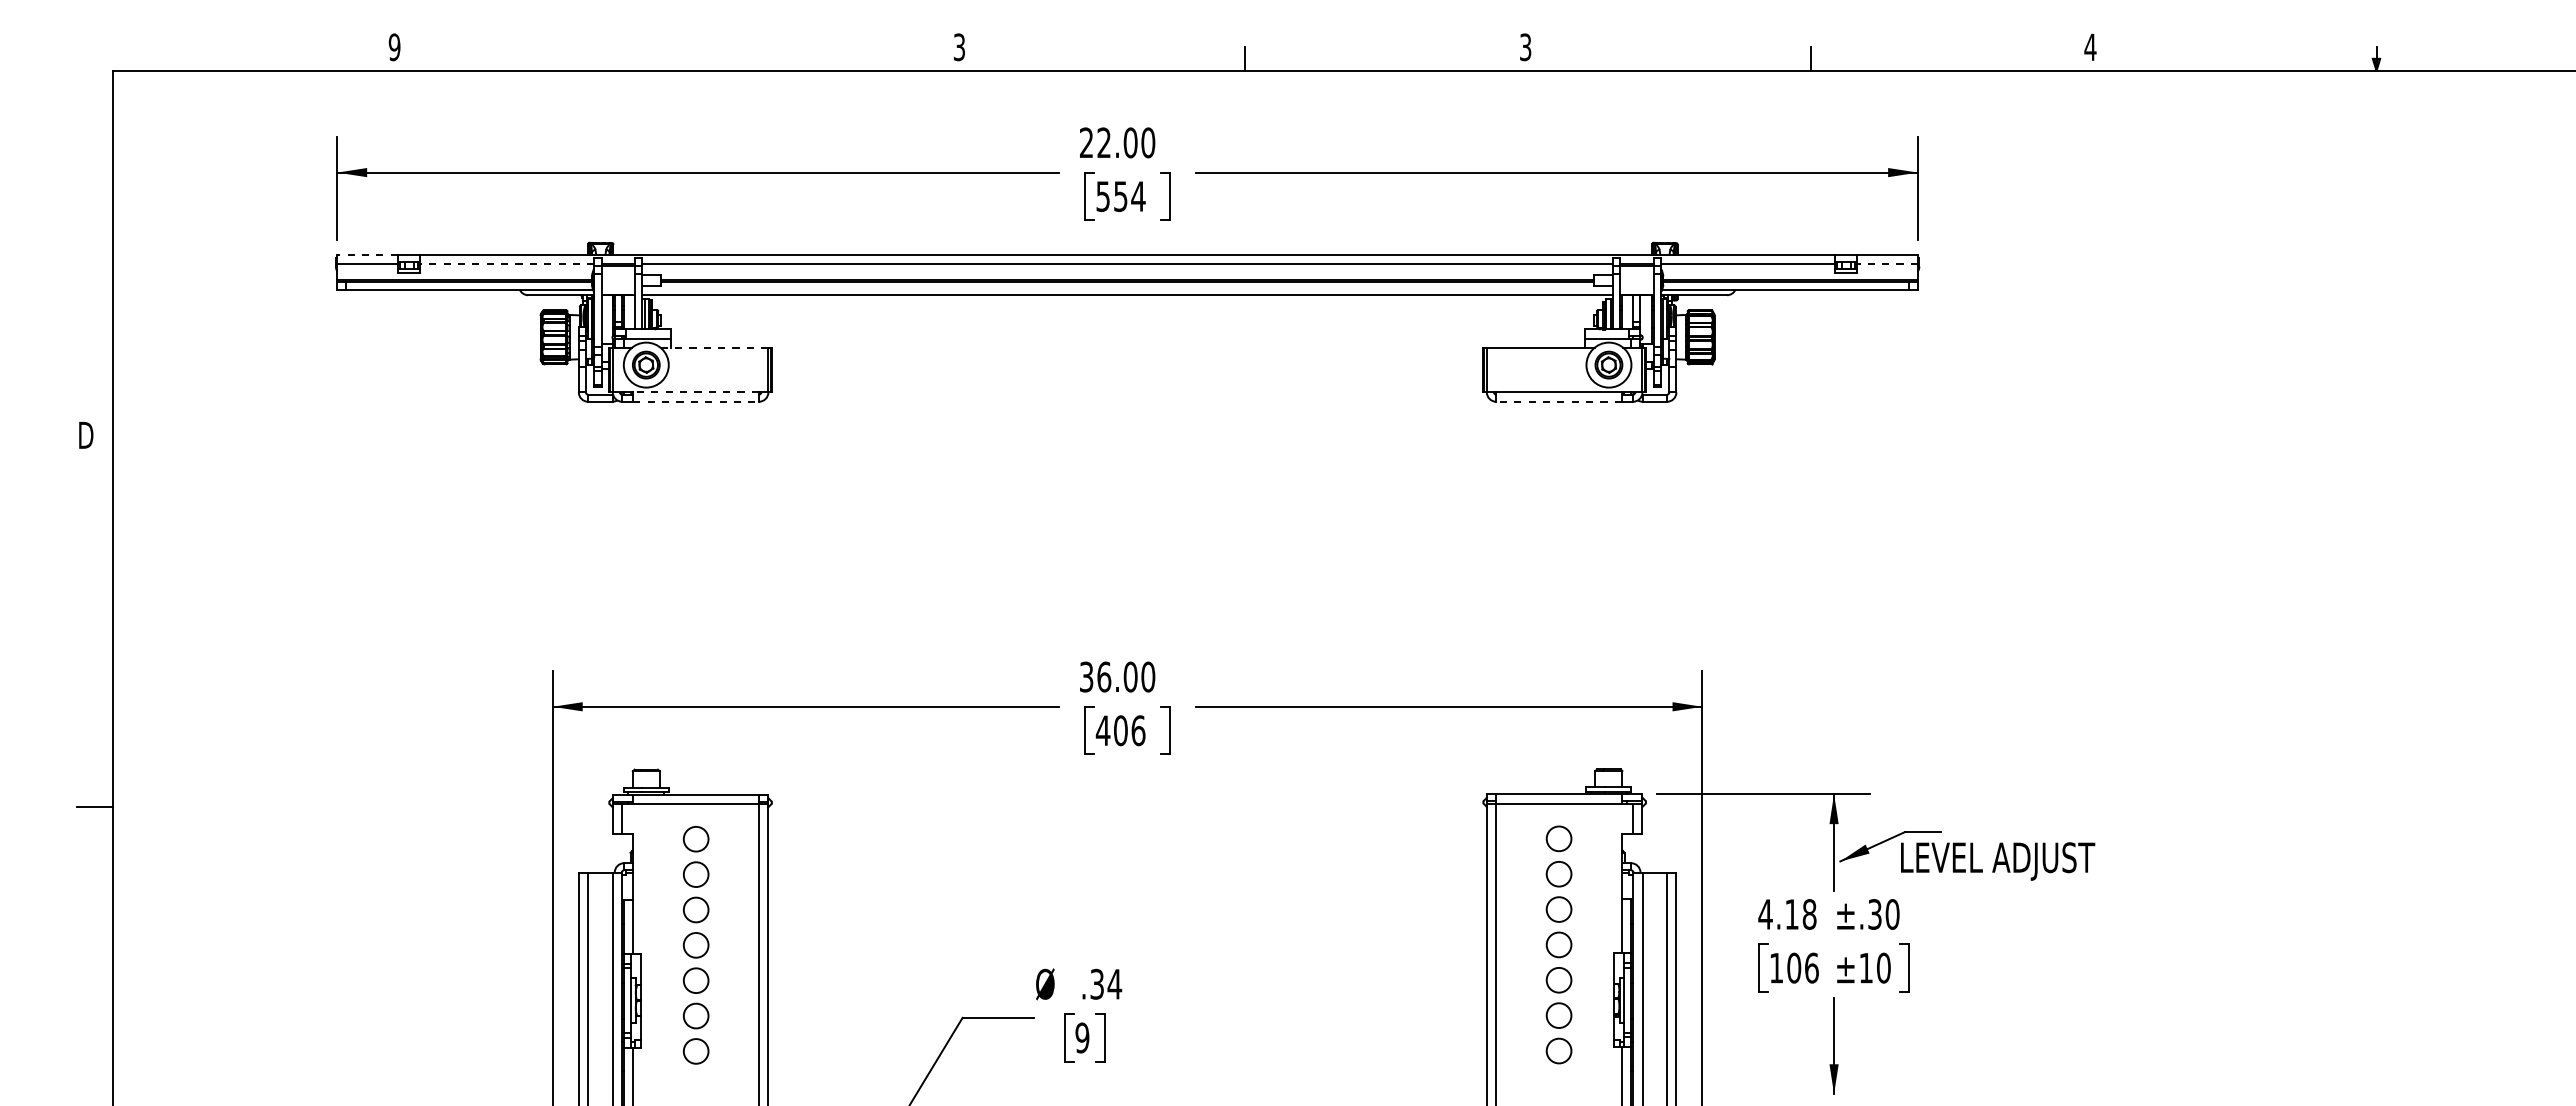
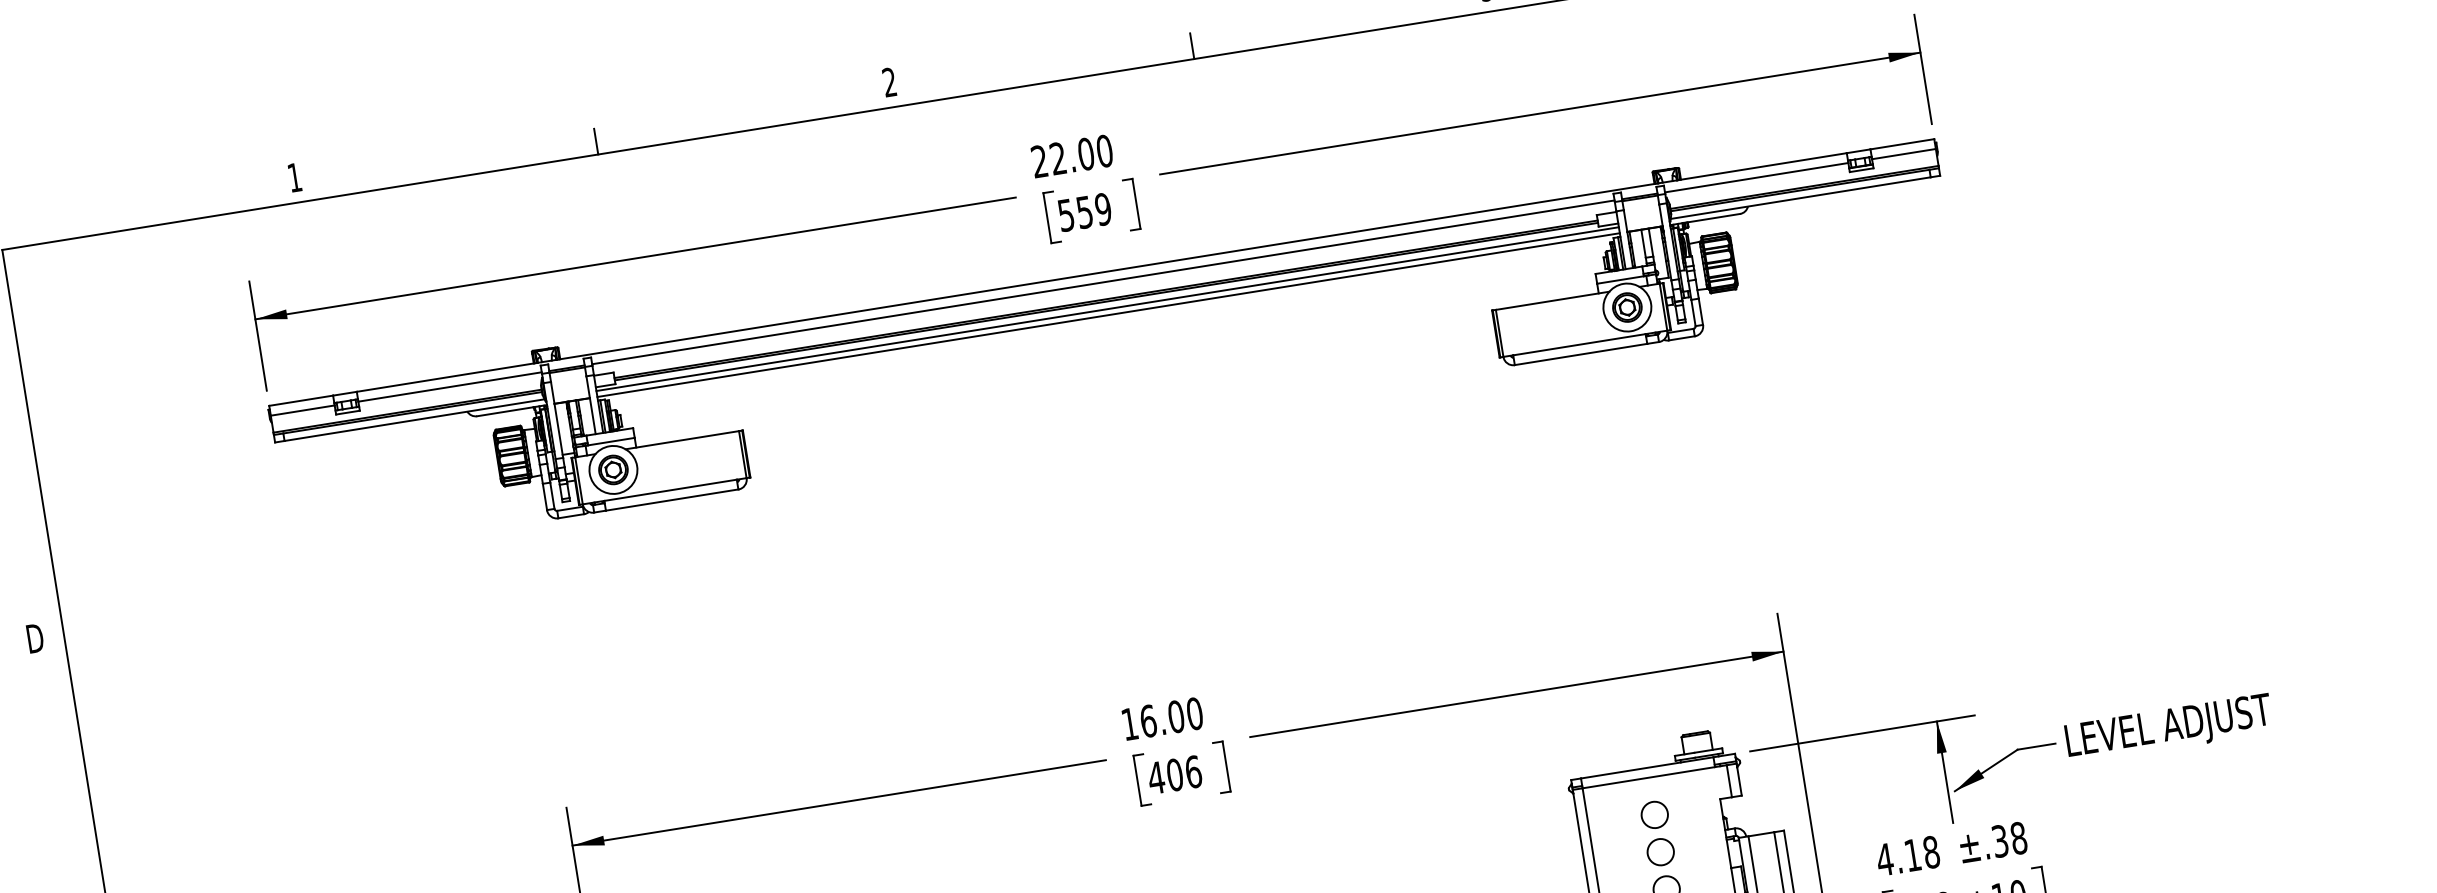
text: (394, 47) -> (294, 177), 9 -> 1
text: (958, 47) -> (888, 82), 3 -> 2
line: (679, 58) -> (596, 141), added
text: (1138, 196) -> (1103, 209), 554 -> 559
line: (367, 254) -> (301, 400), dashed -> solid
line: (506, 264) -> (449, 387), dashed -> solid
line: (1887, 264) -> (1903, 154), dashed -> solid
line: (1127, 289) -> (1107, 309), added
line: (714, 347) -> (682, 439), dashed -> solid
line: (696, 392) -> (670, 490), dashed -> solid
line: (696, 401) -> (672, 499), dashed -> solid
line: (1559, 401) -> (1581, 354), dashed -> solid
text: (1086, 676) -> (1129, 723), 36.00 -> 16.00
text: (1998, 861) -> (2169, 728), moved
text: (1892, 914) -> (2018, 838), ±.30 -> ±.38

